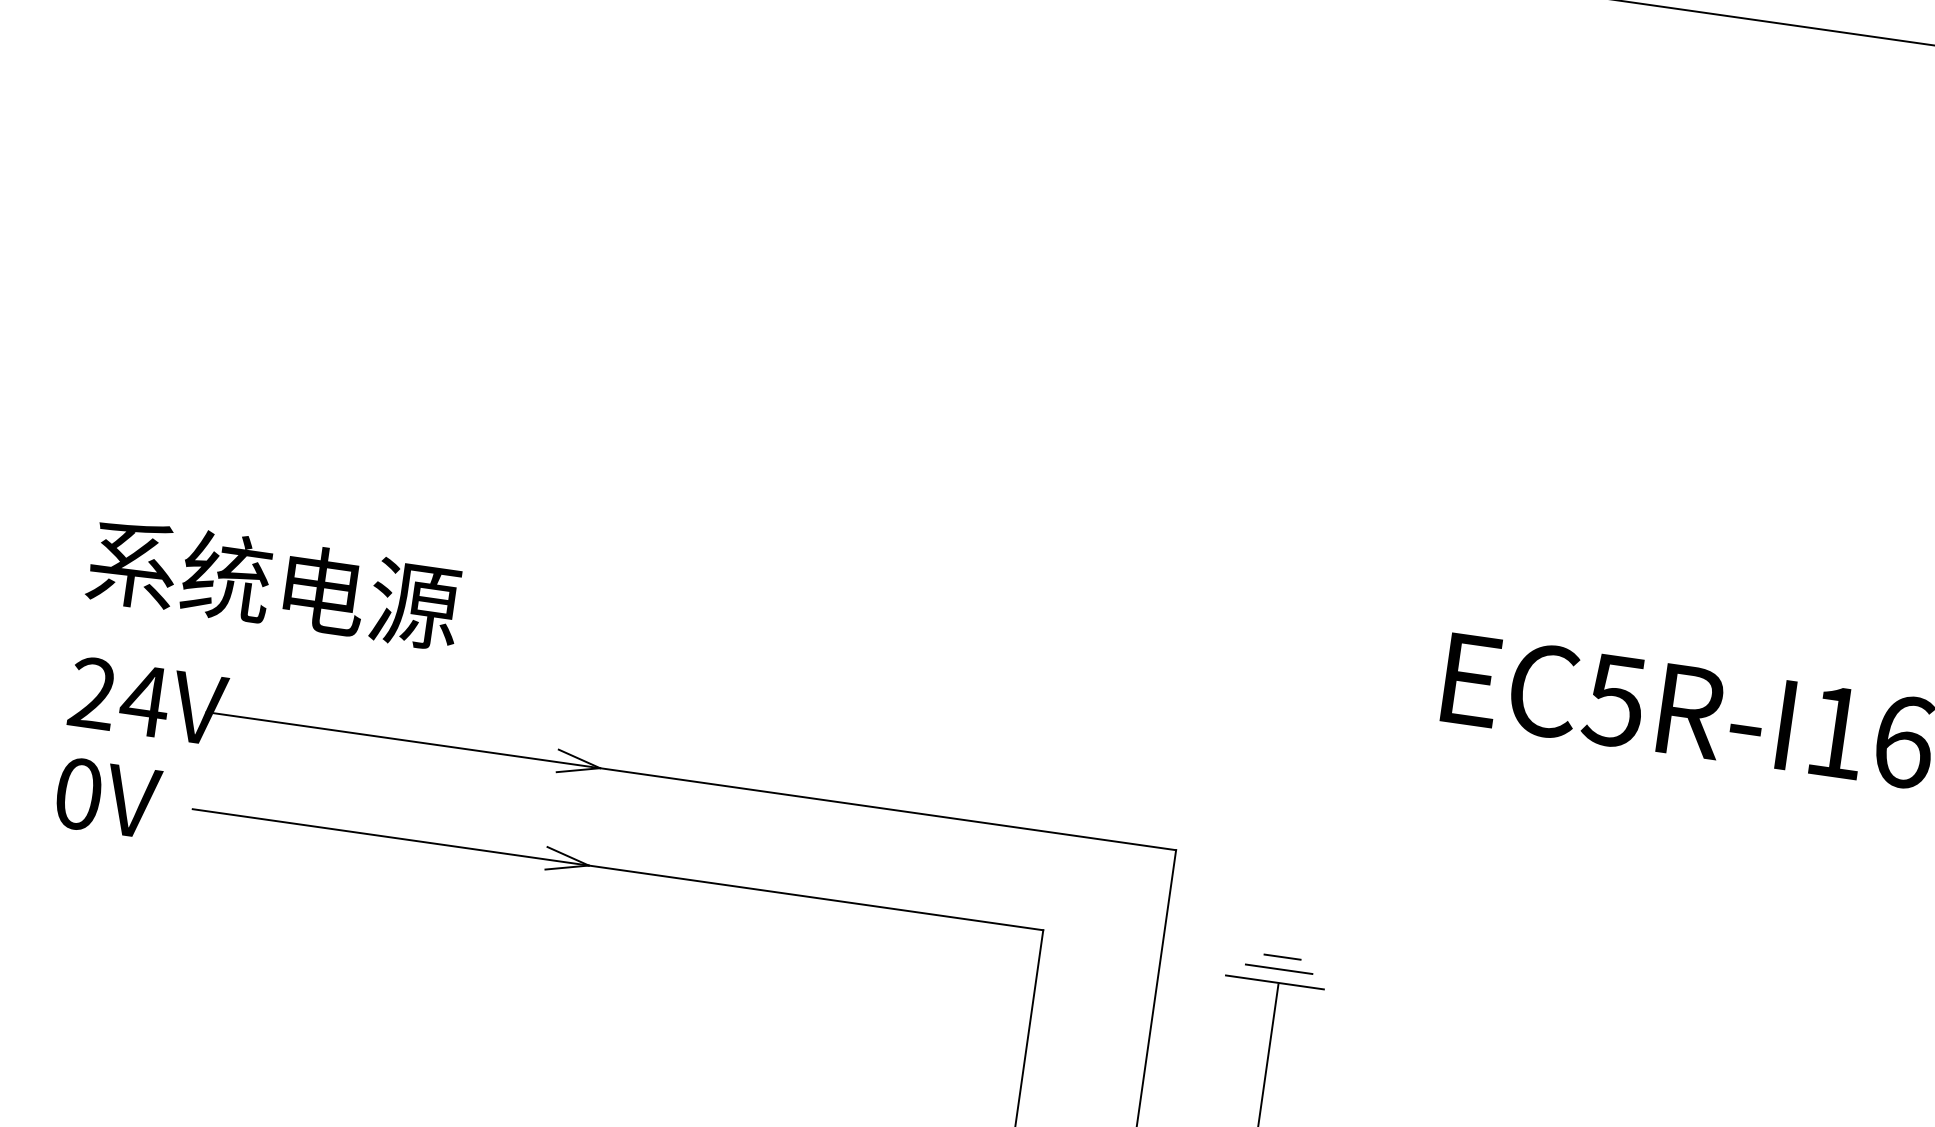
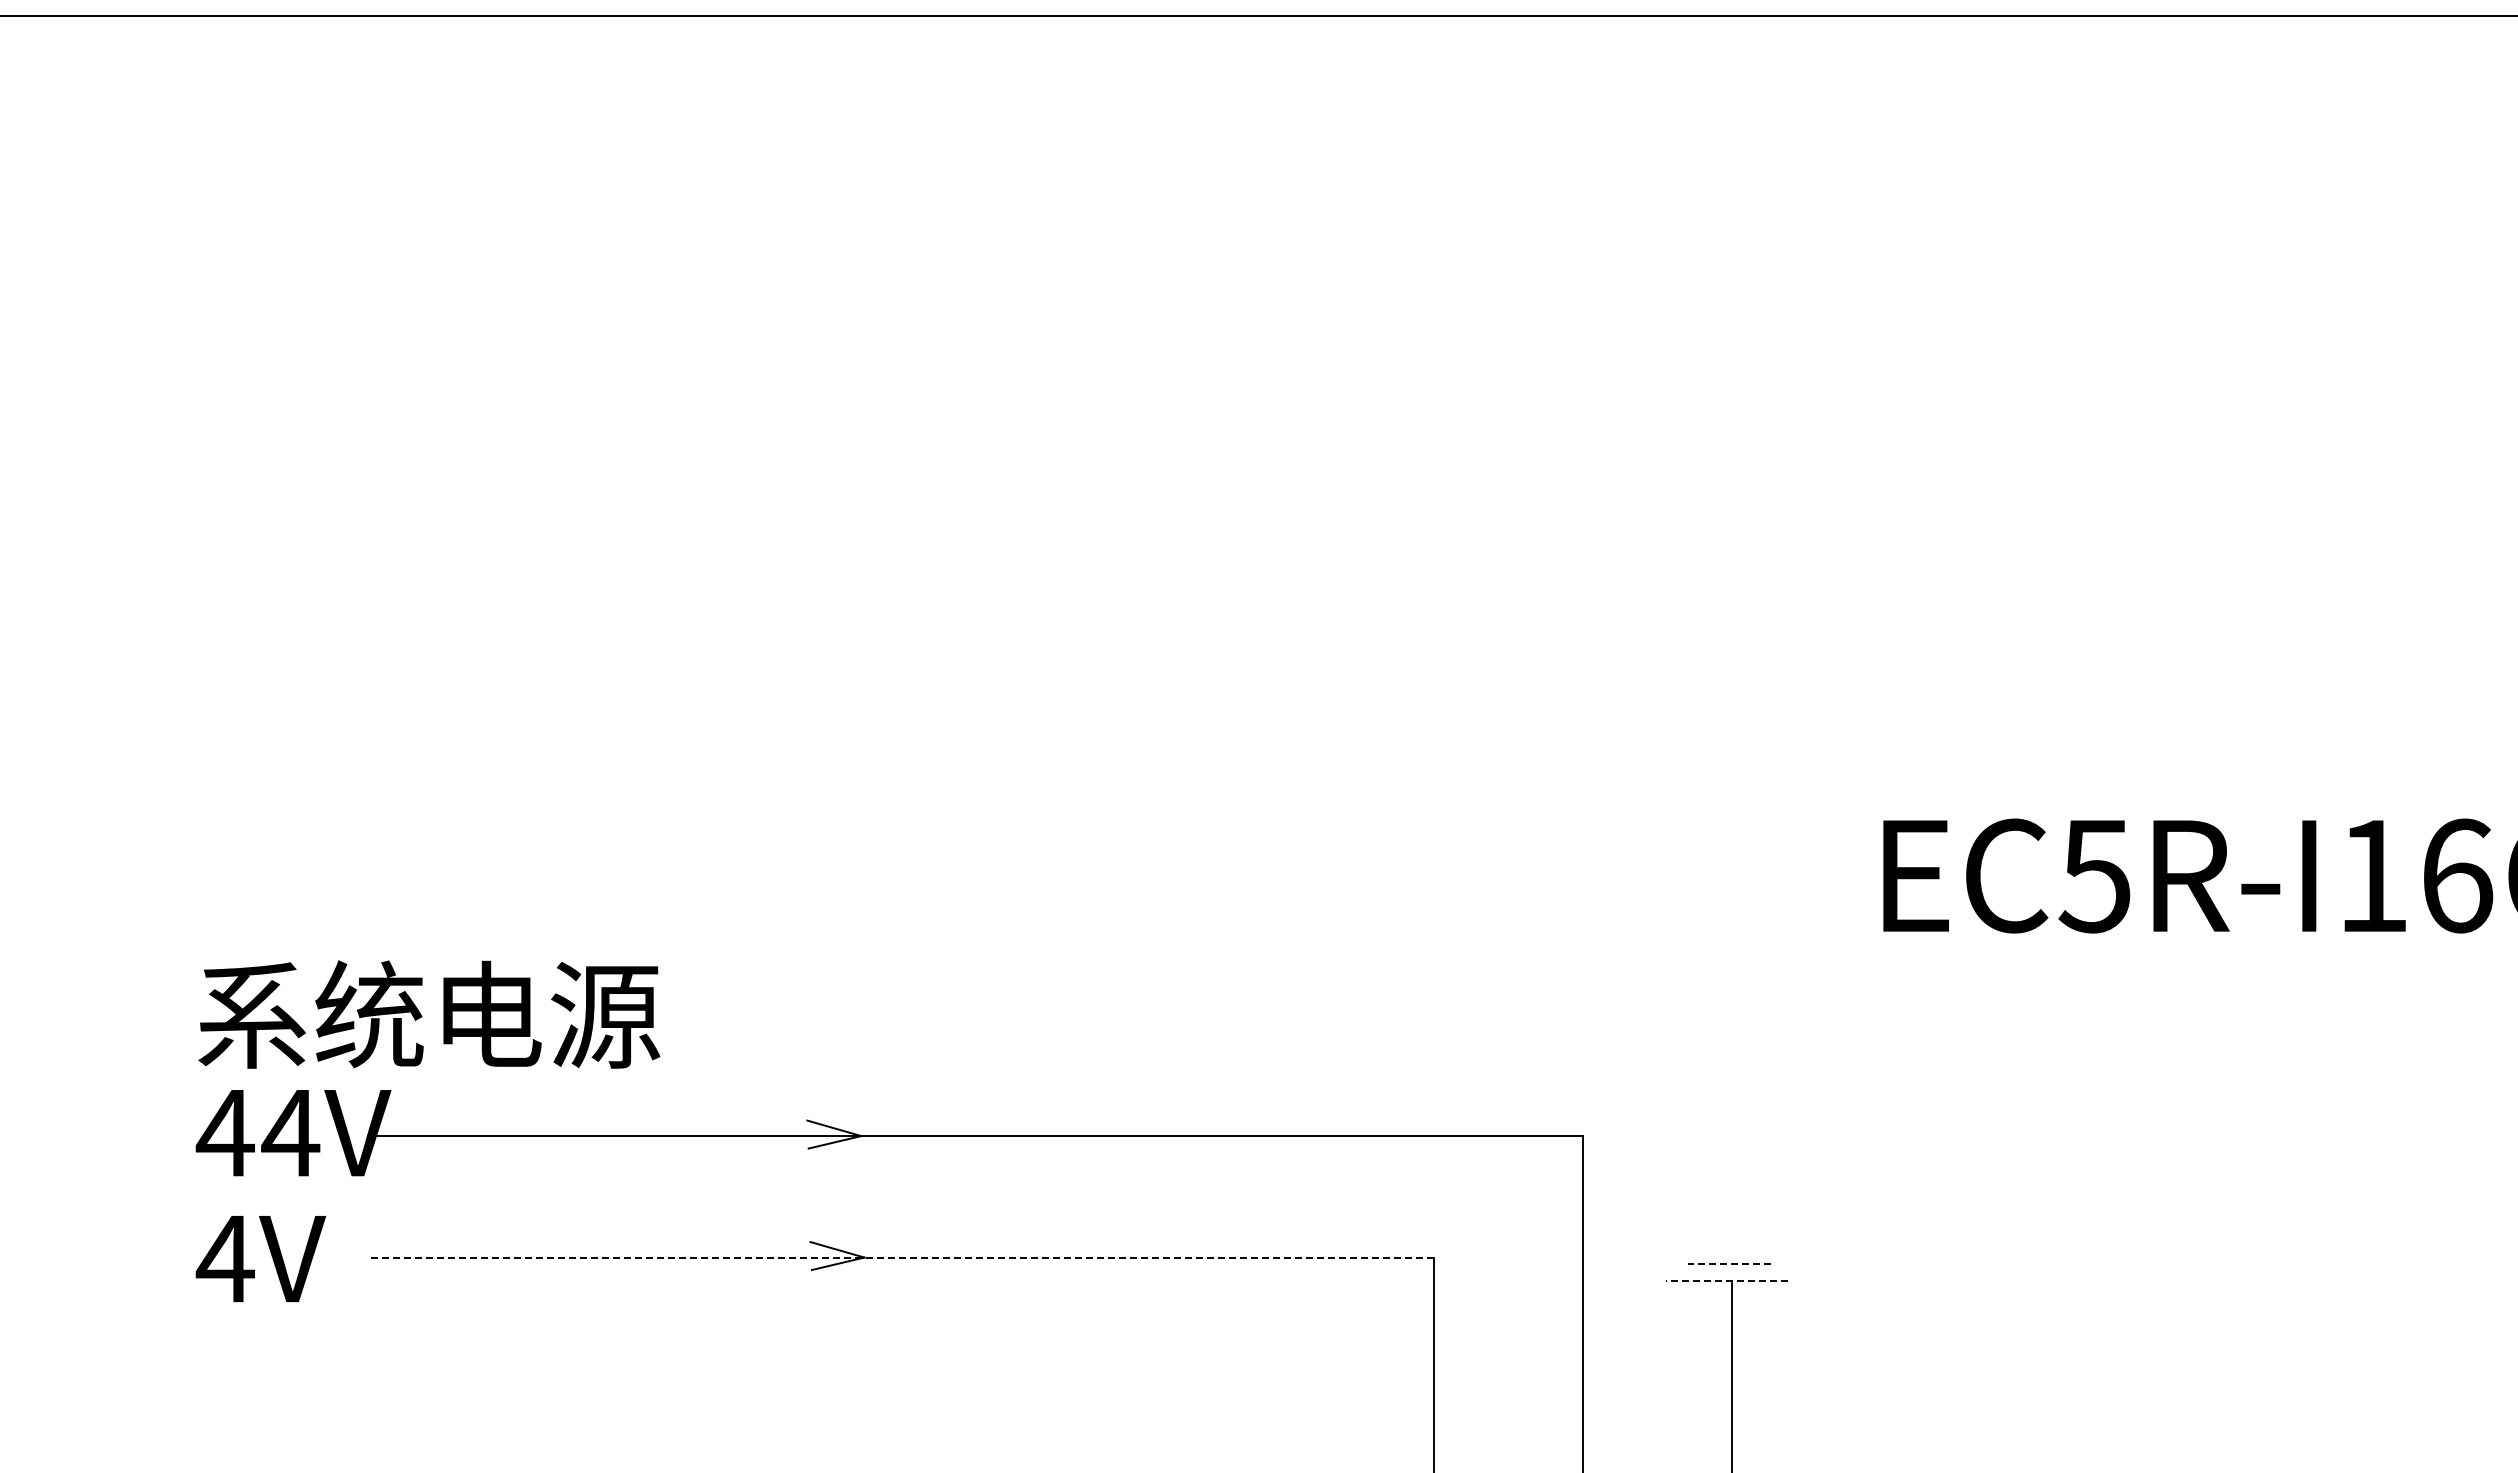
text: (274, 583) -> (429, 1014), moved
text: (92, 692) -> (224, 1132), 24V -> 44V
text: (77, 793) -> (224, 1258), 0V -> 4V
line: (617, 869) -> (900, 1257), solid -> dashed
line: (1282, 956) -> (1731, 1248), removed
line: (1278, 969) -> (1729, 1264), solid -> dashed
line: (1274, 982) -> (1726, 1281), solid -> dashed

